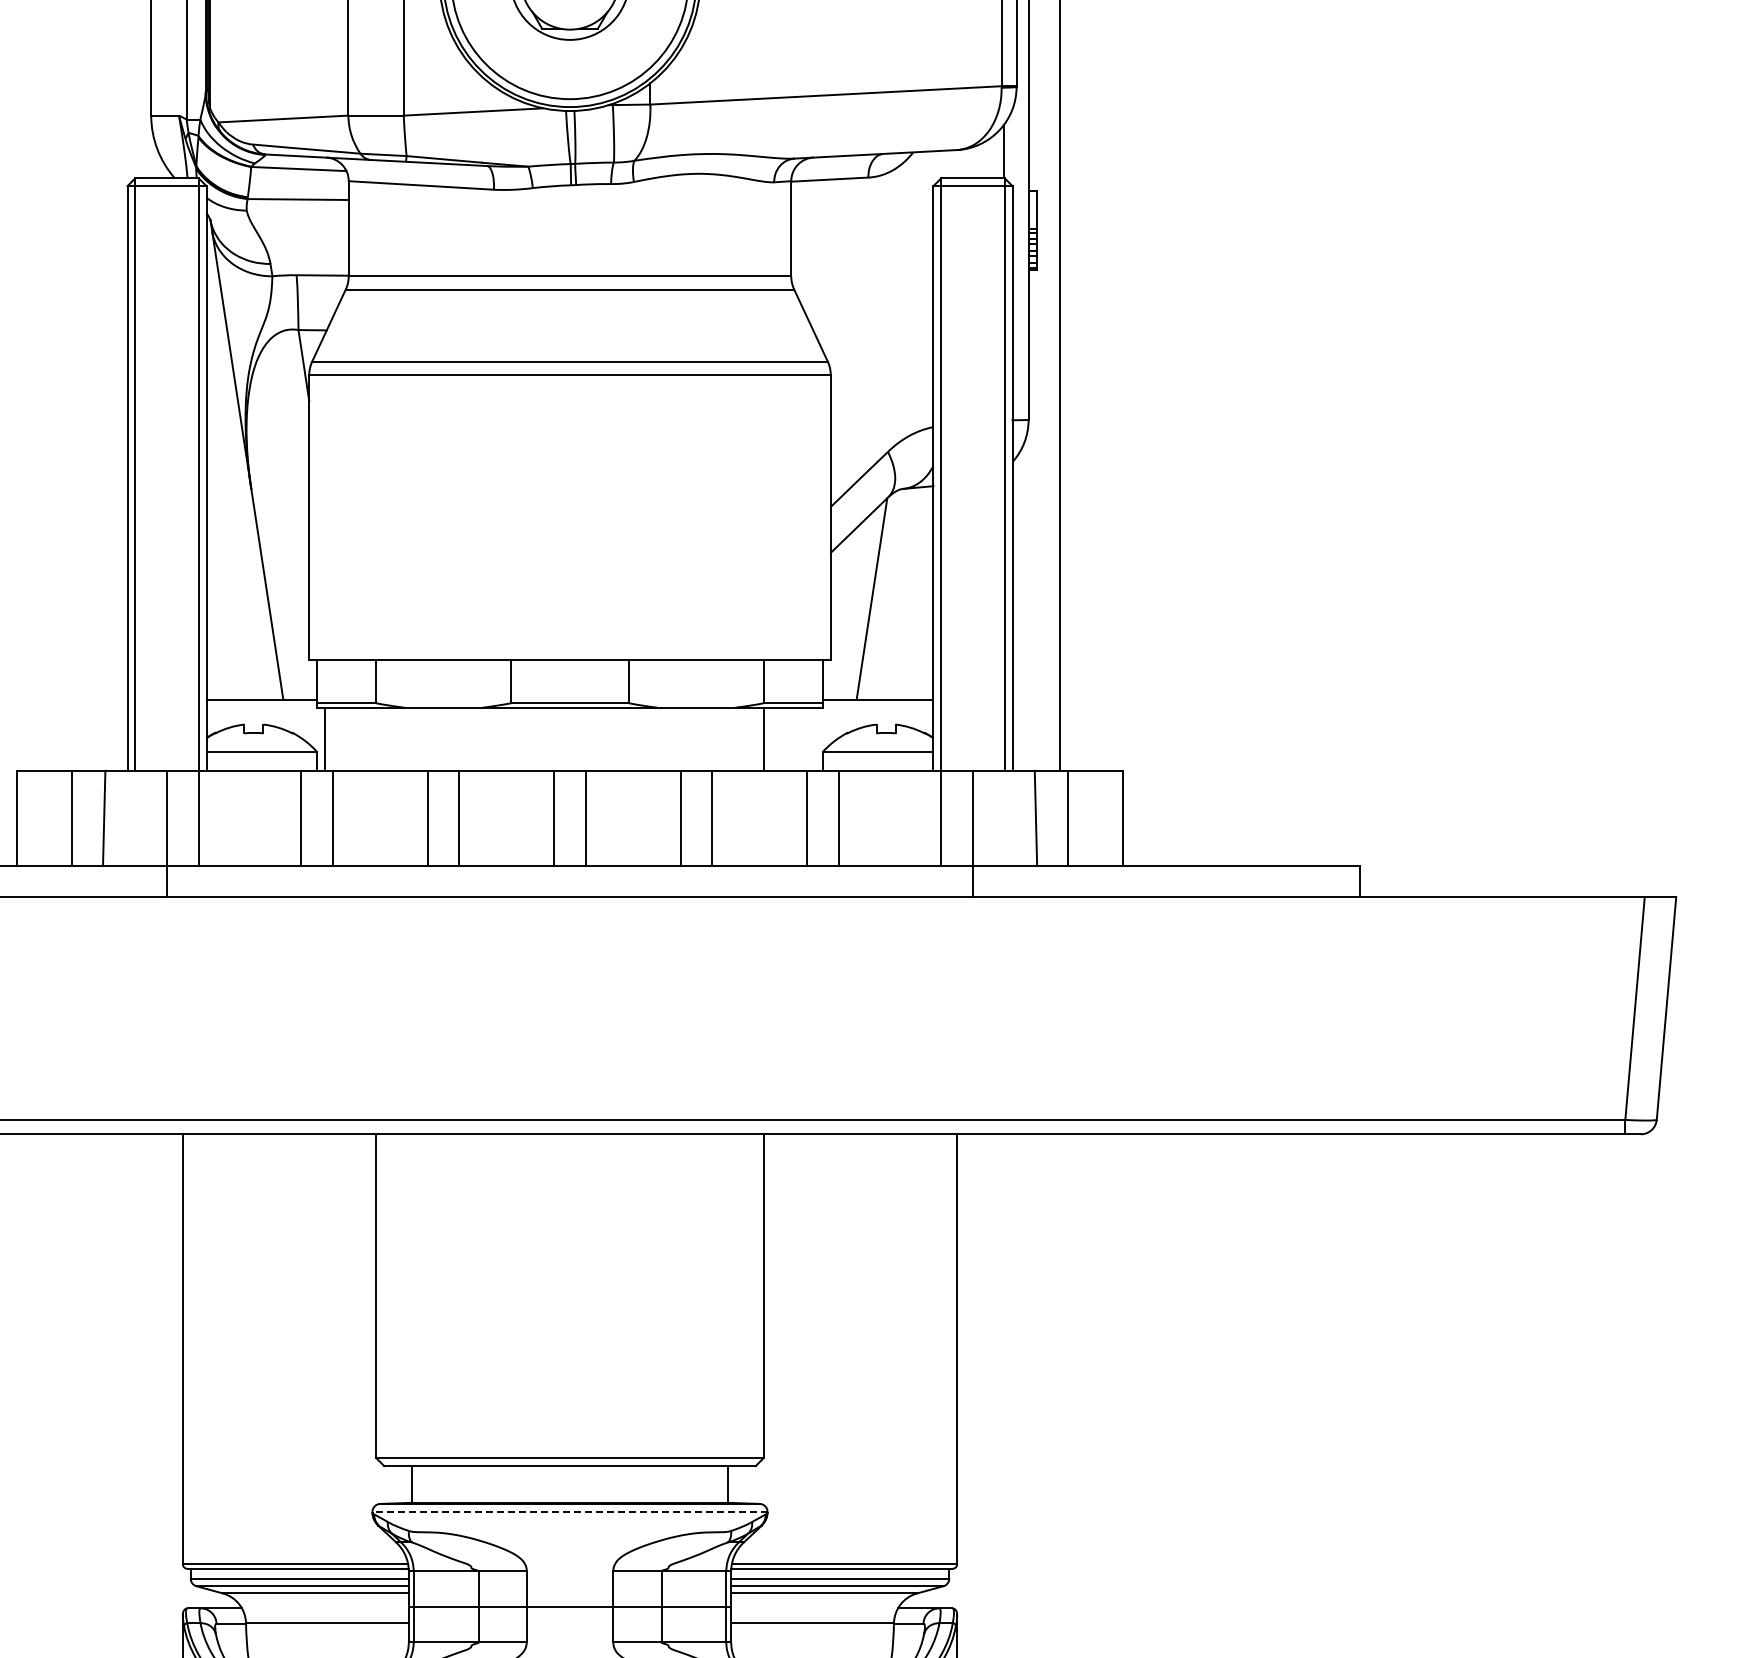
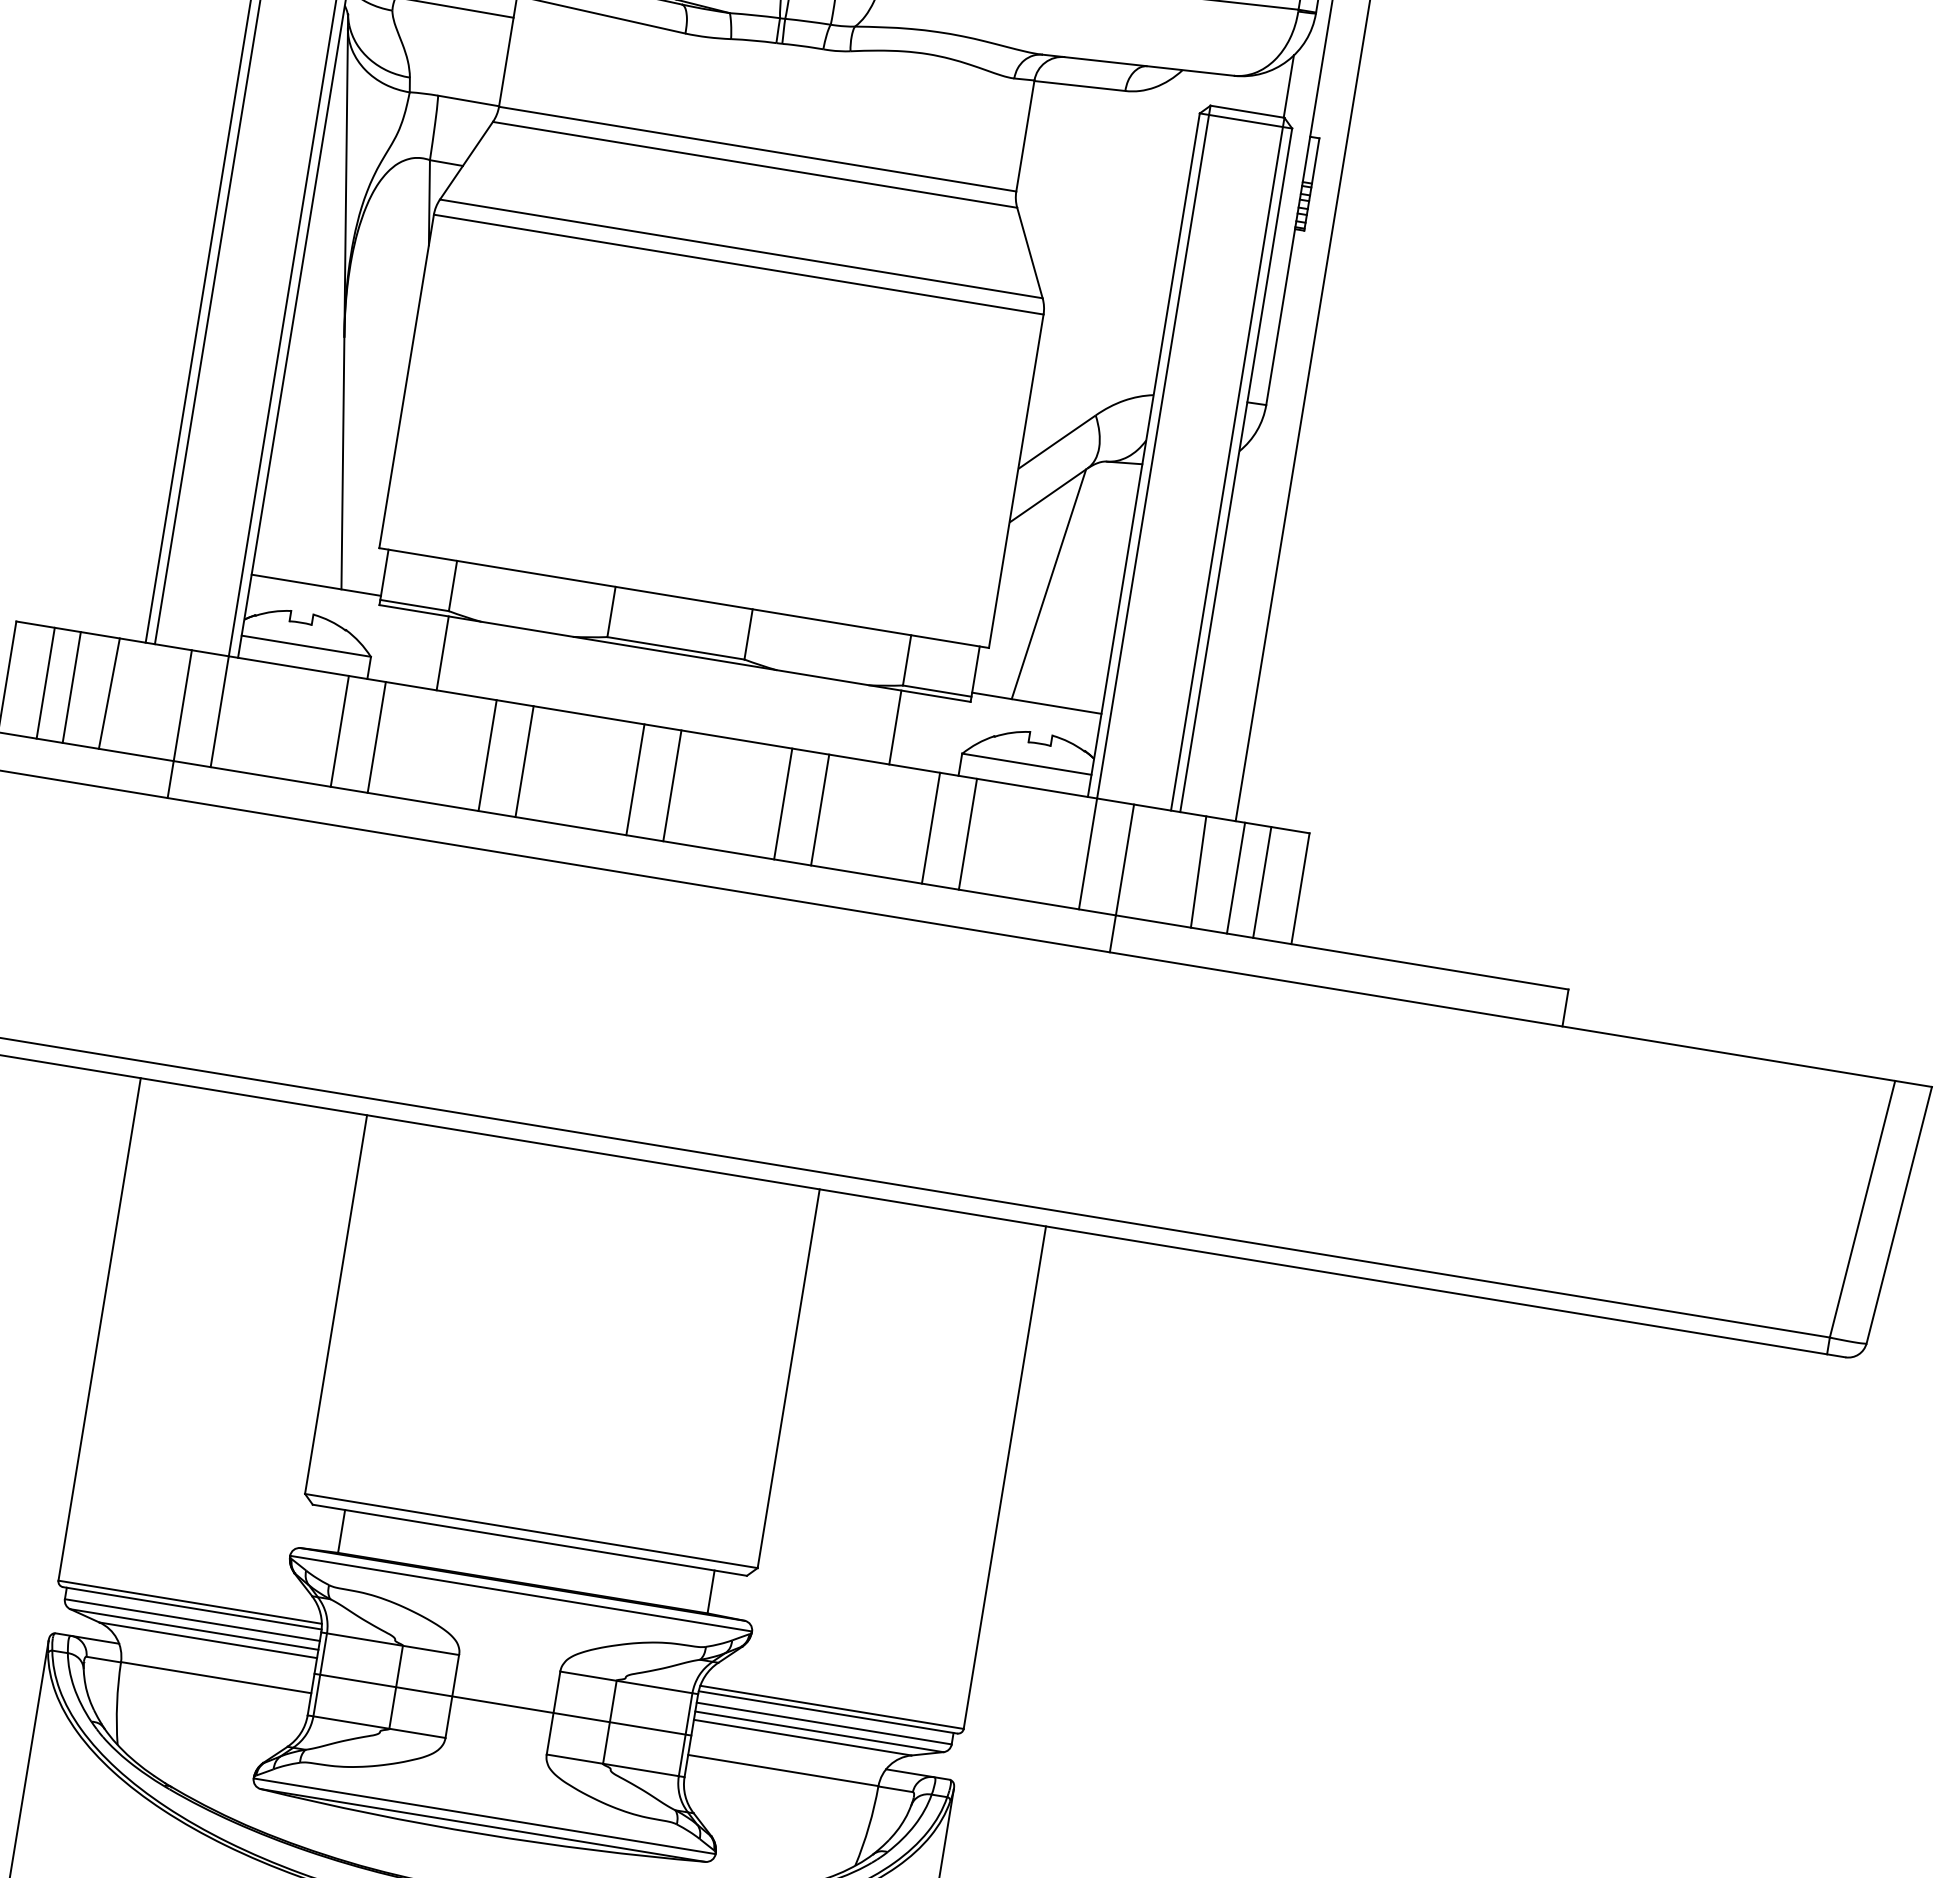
line: (325, 738) -> (442, 652), moved
line: (49, 817) -> (45, 682), added
line: (1090, 817) -> (1262, 881), added
line: (570, 1511) -> (521, 1593), dashed -> solid

